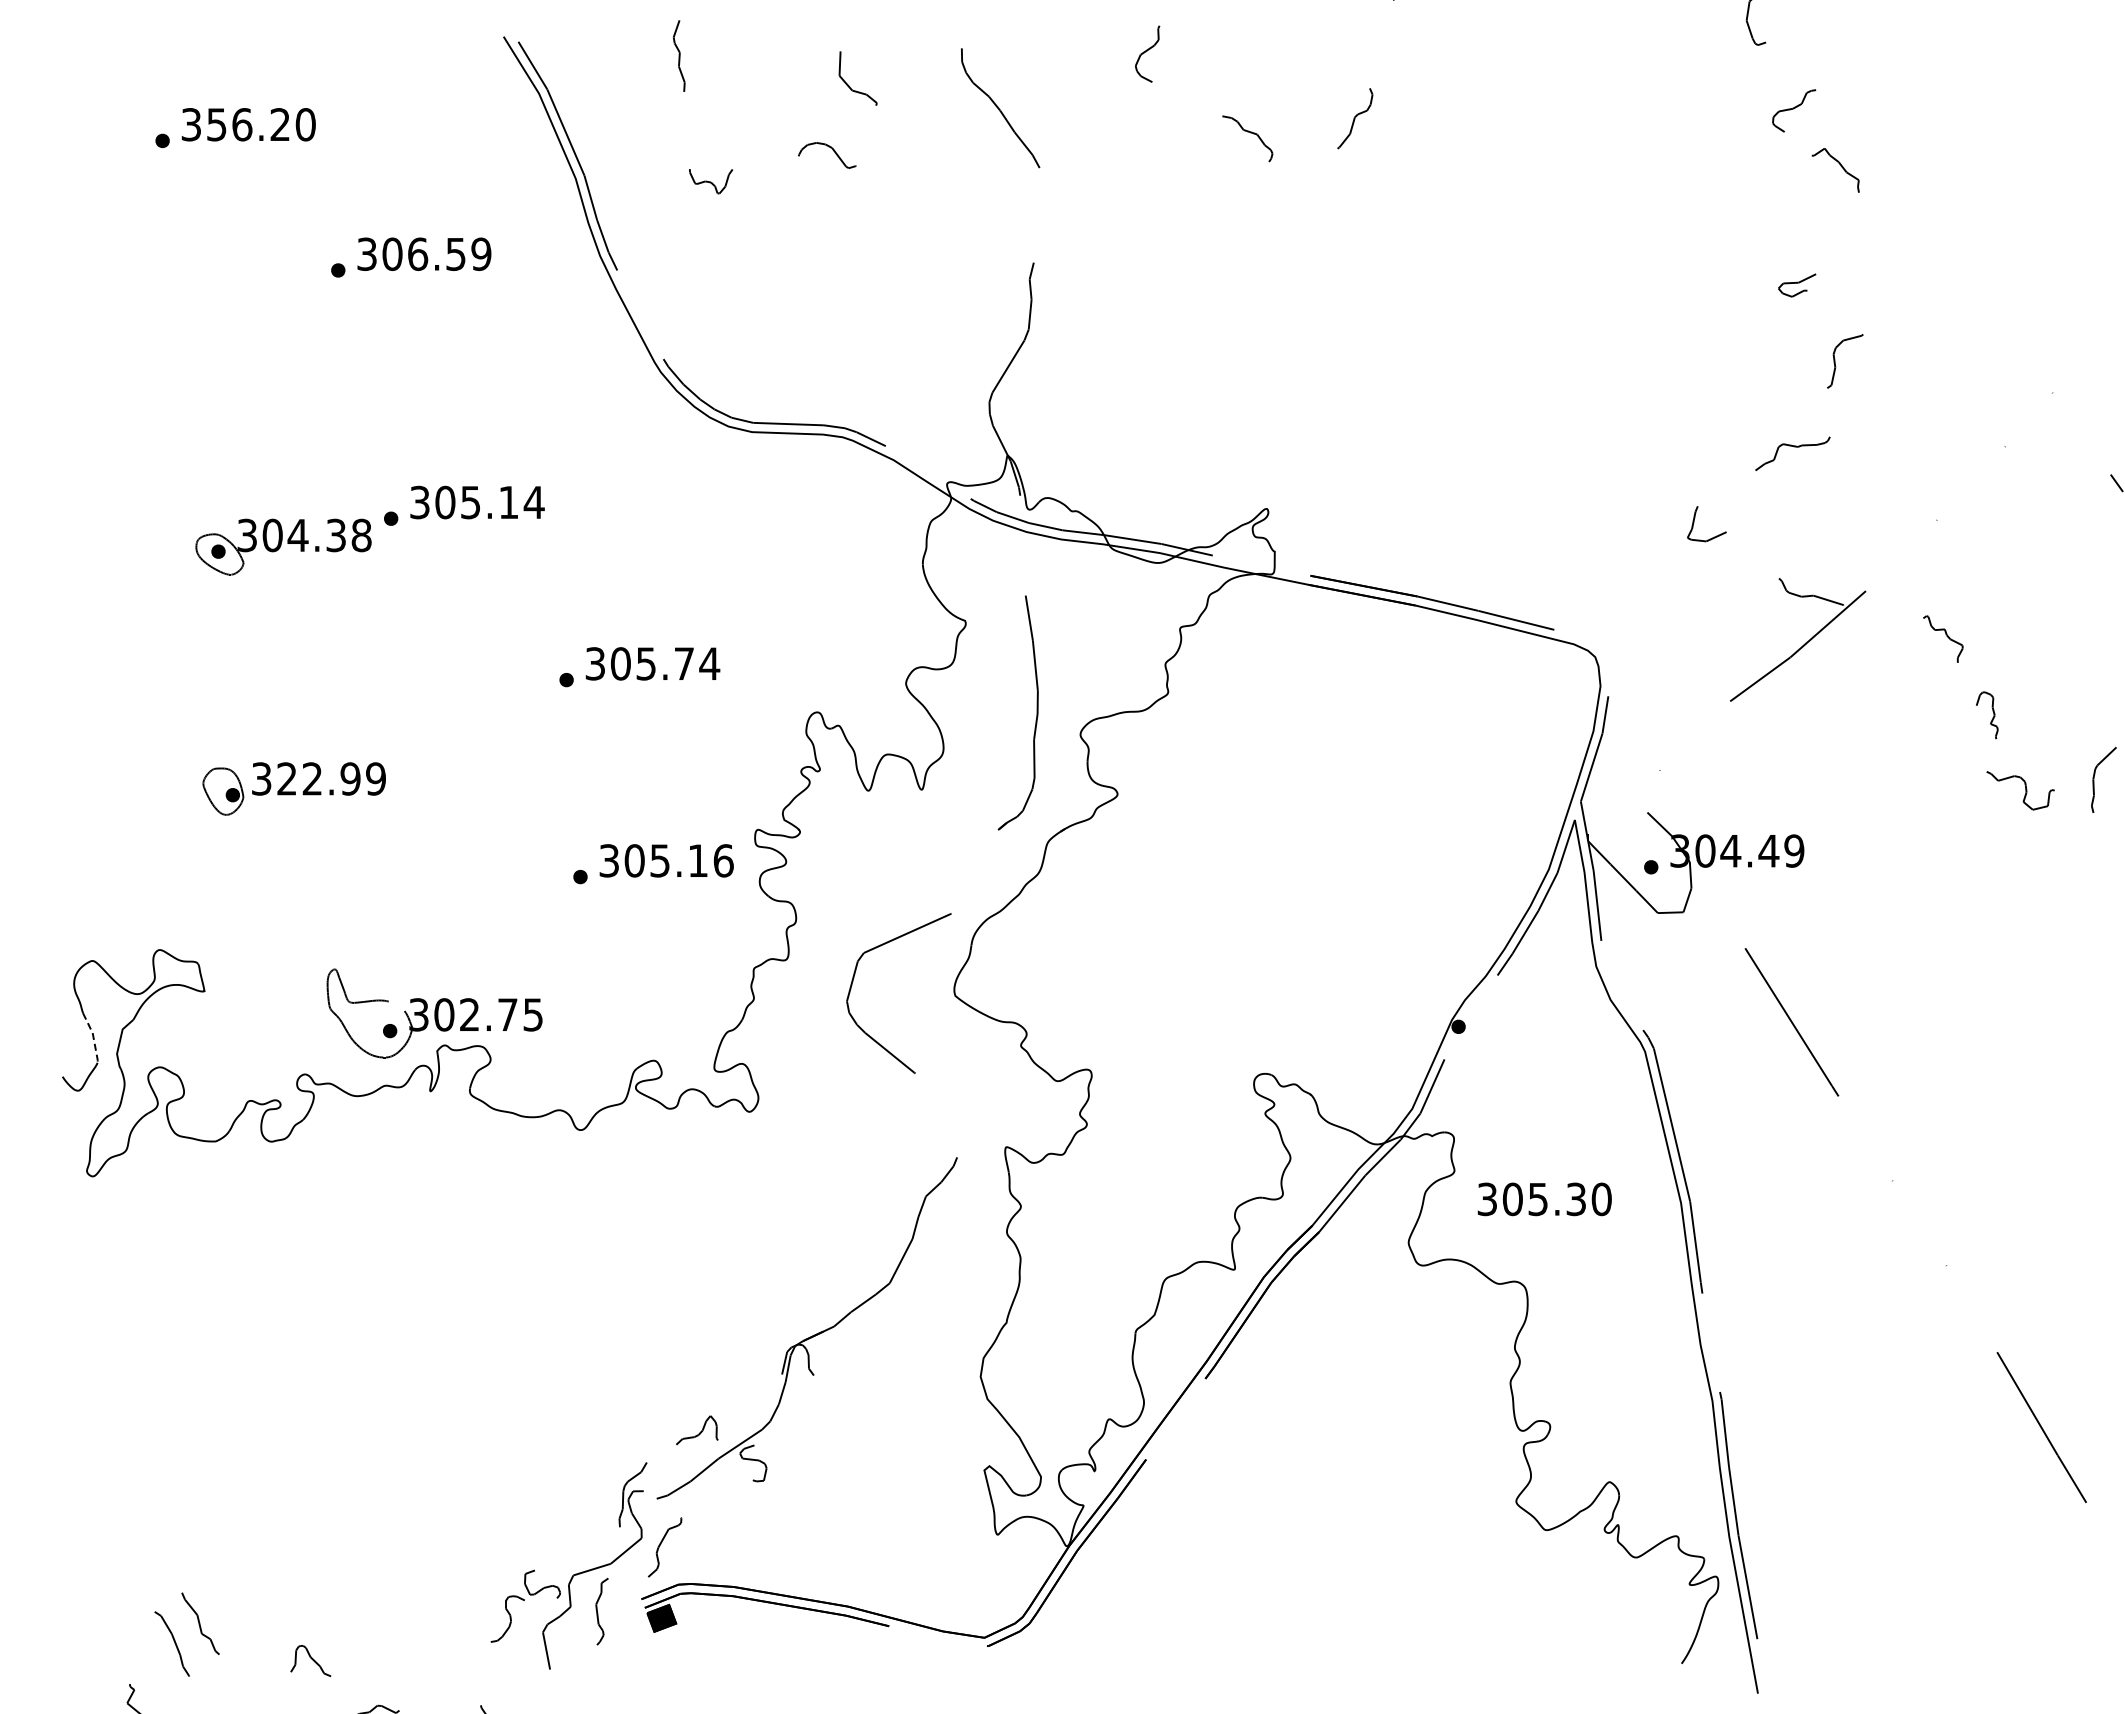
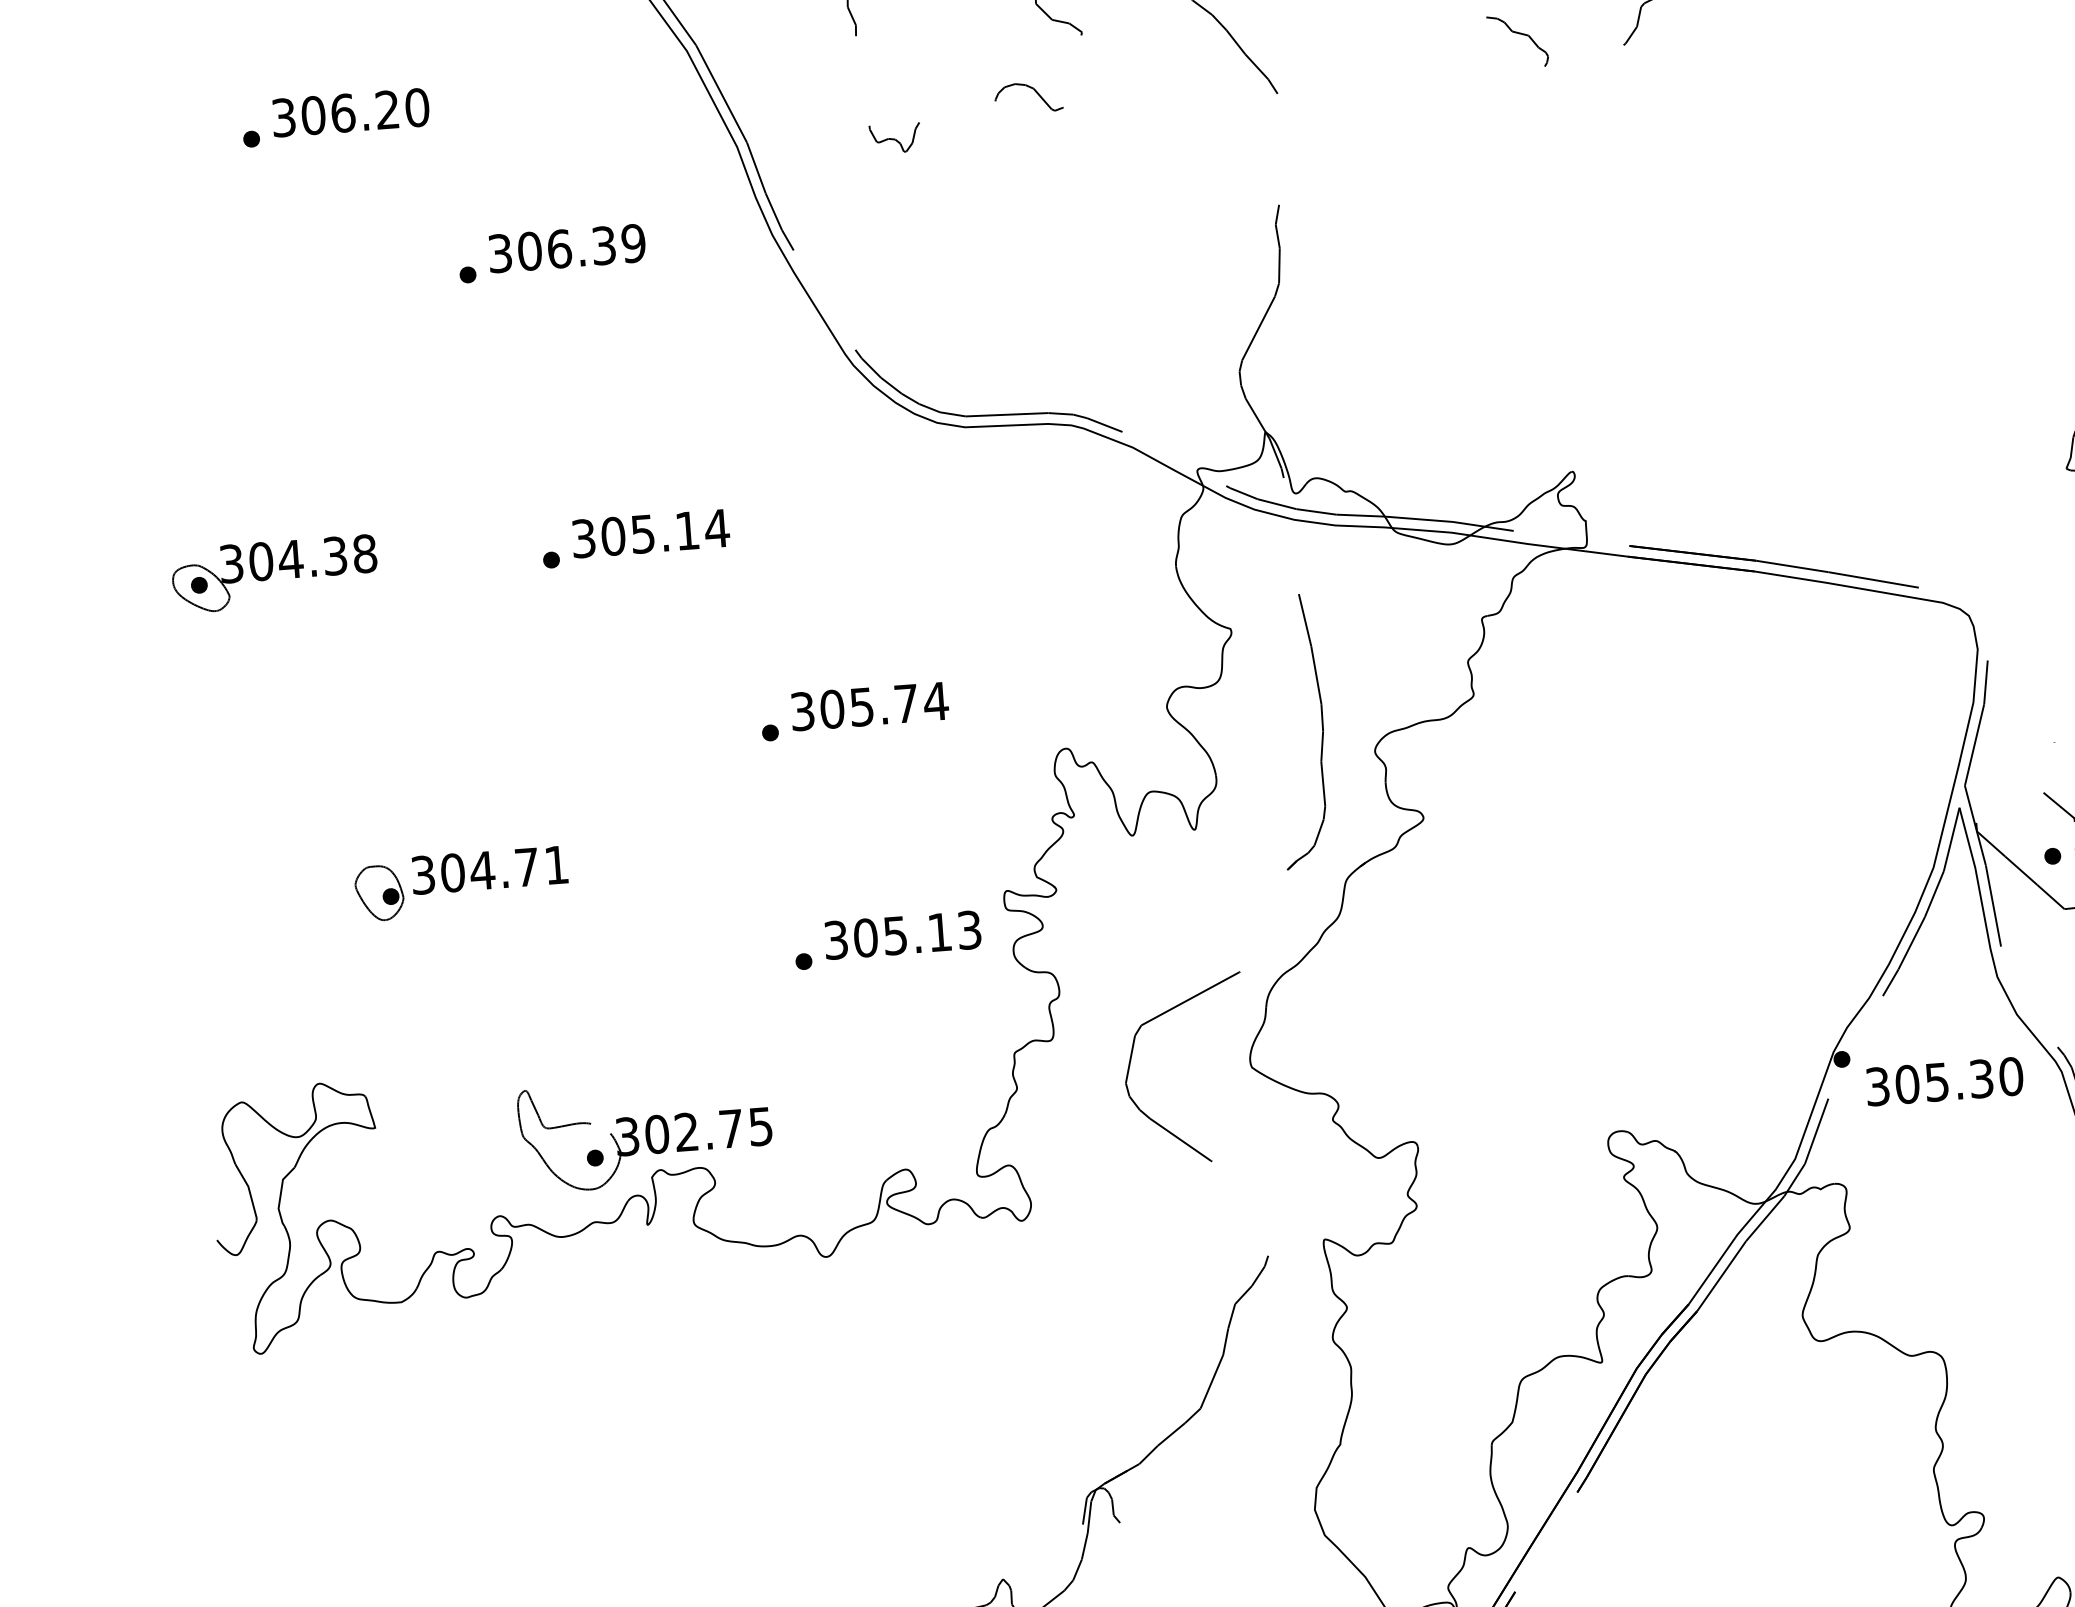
text: (216, 124) -> (313, 115), 356.20 -> 306.20
text: (456, 253) -> (604, 244), 306.59 -> 306.39
part: (283, 546) -> (274, 573), moved
text: (331, 778) -> (504, 868), 322.99 -> 304.71
text: (723, 860) -> (969, 929), 305.16 -> 305.13
line: (93, 1036) -> (249, 1190), dashed -> solid
text: (1544, 1199) -> (1944, 1081), moved

